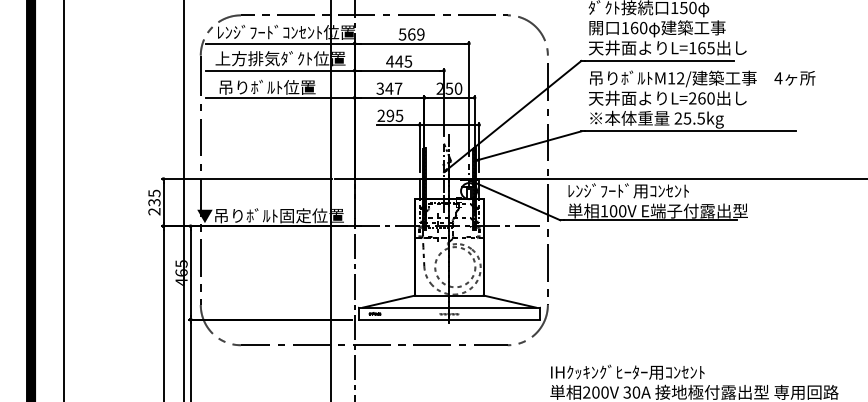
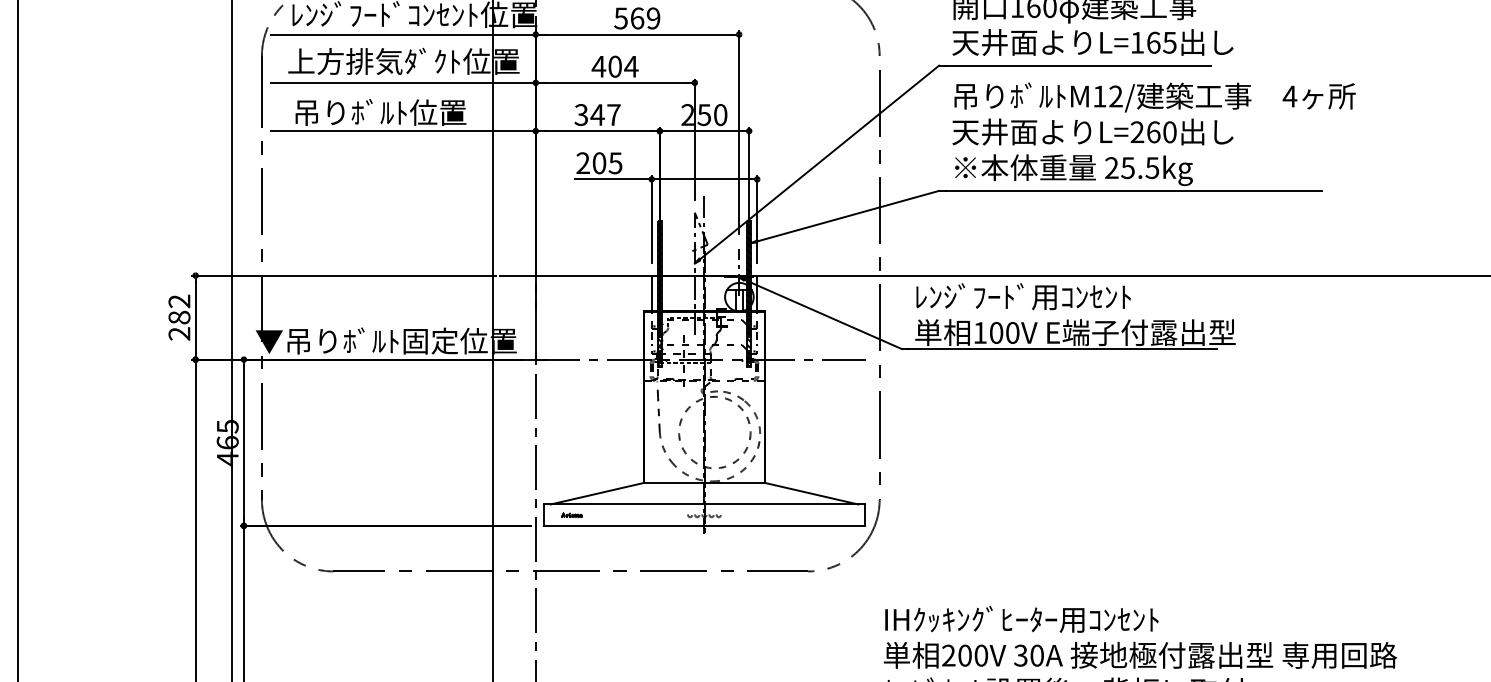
text: (403, 61) -> (622, 66), 445 -> 404
text: (390, 115) -> (599, 162), 295 -> 205
text: (154, 197) -> (179, 308), 235 -> 282

